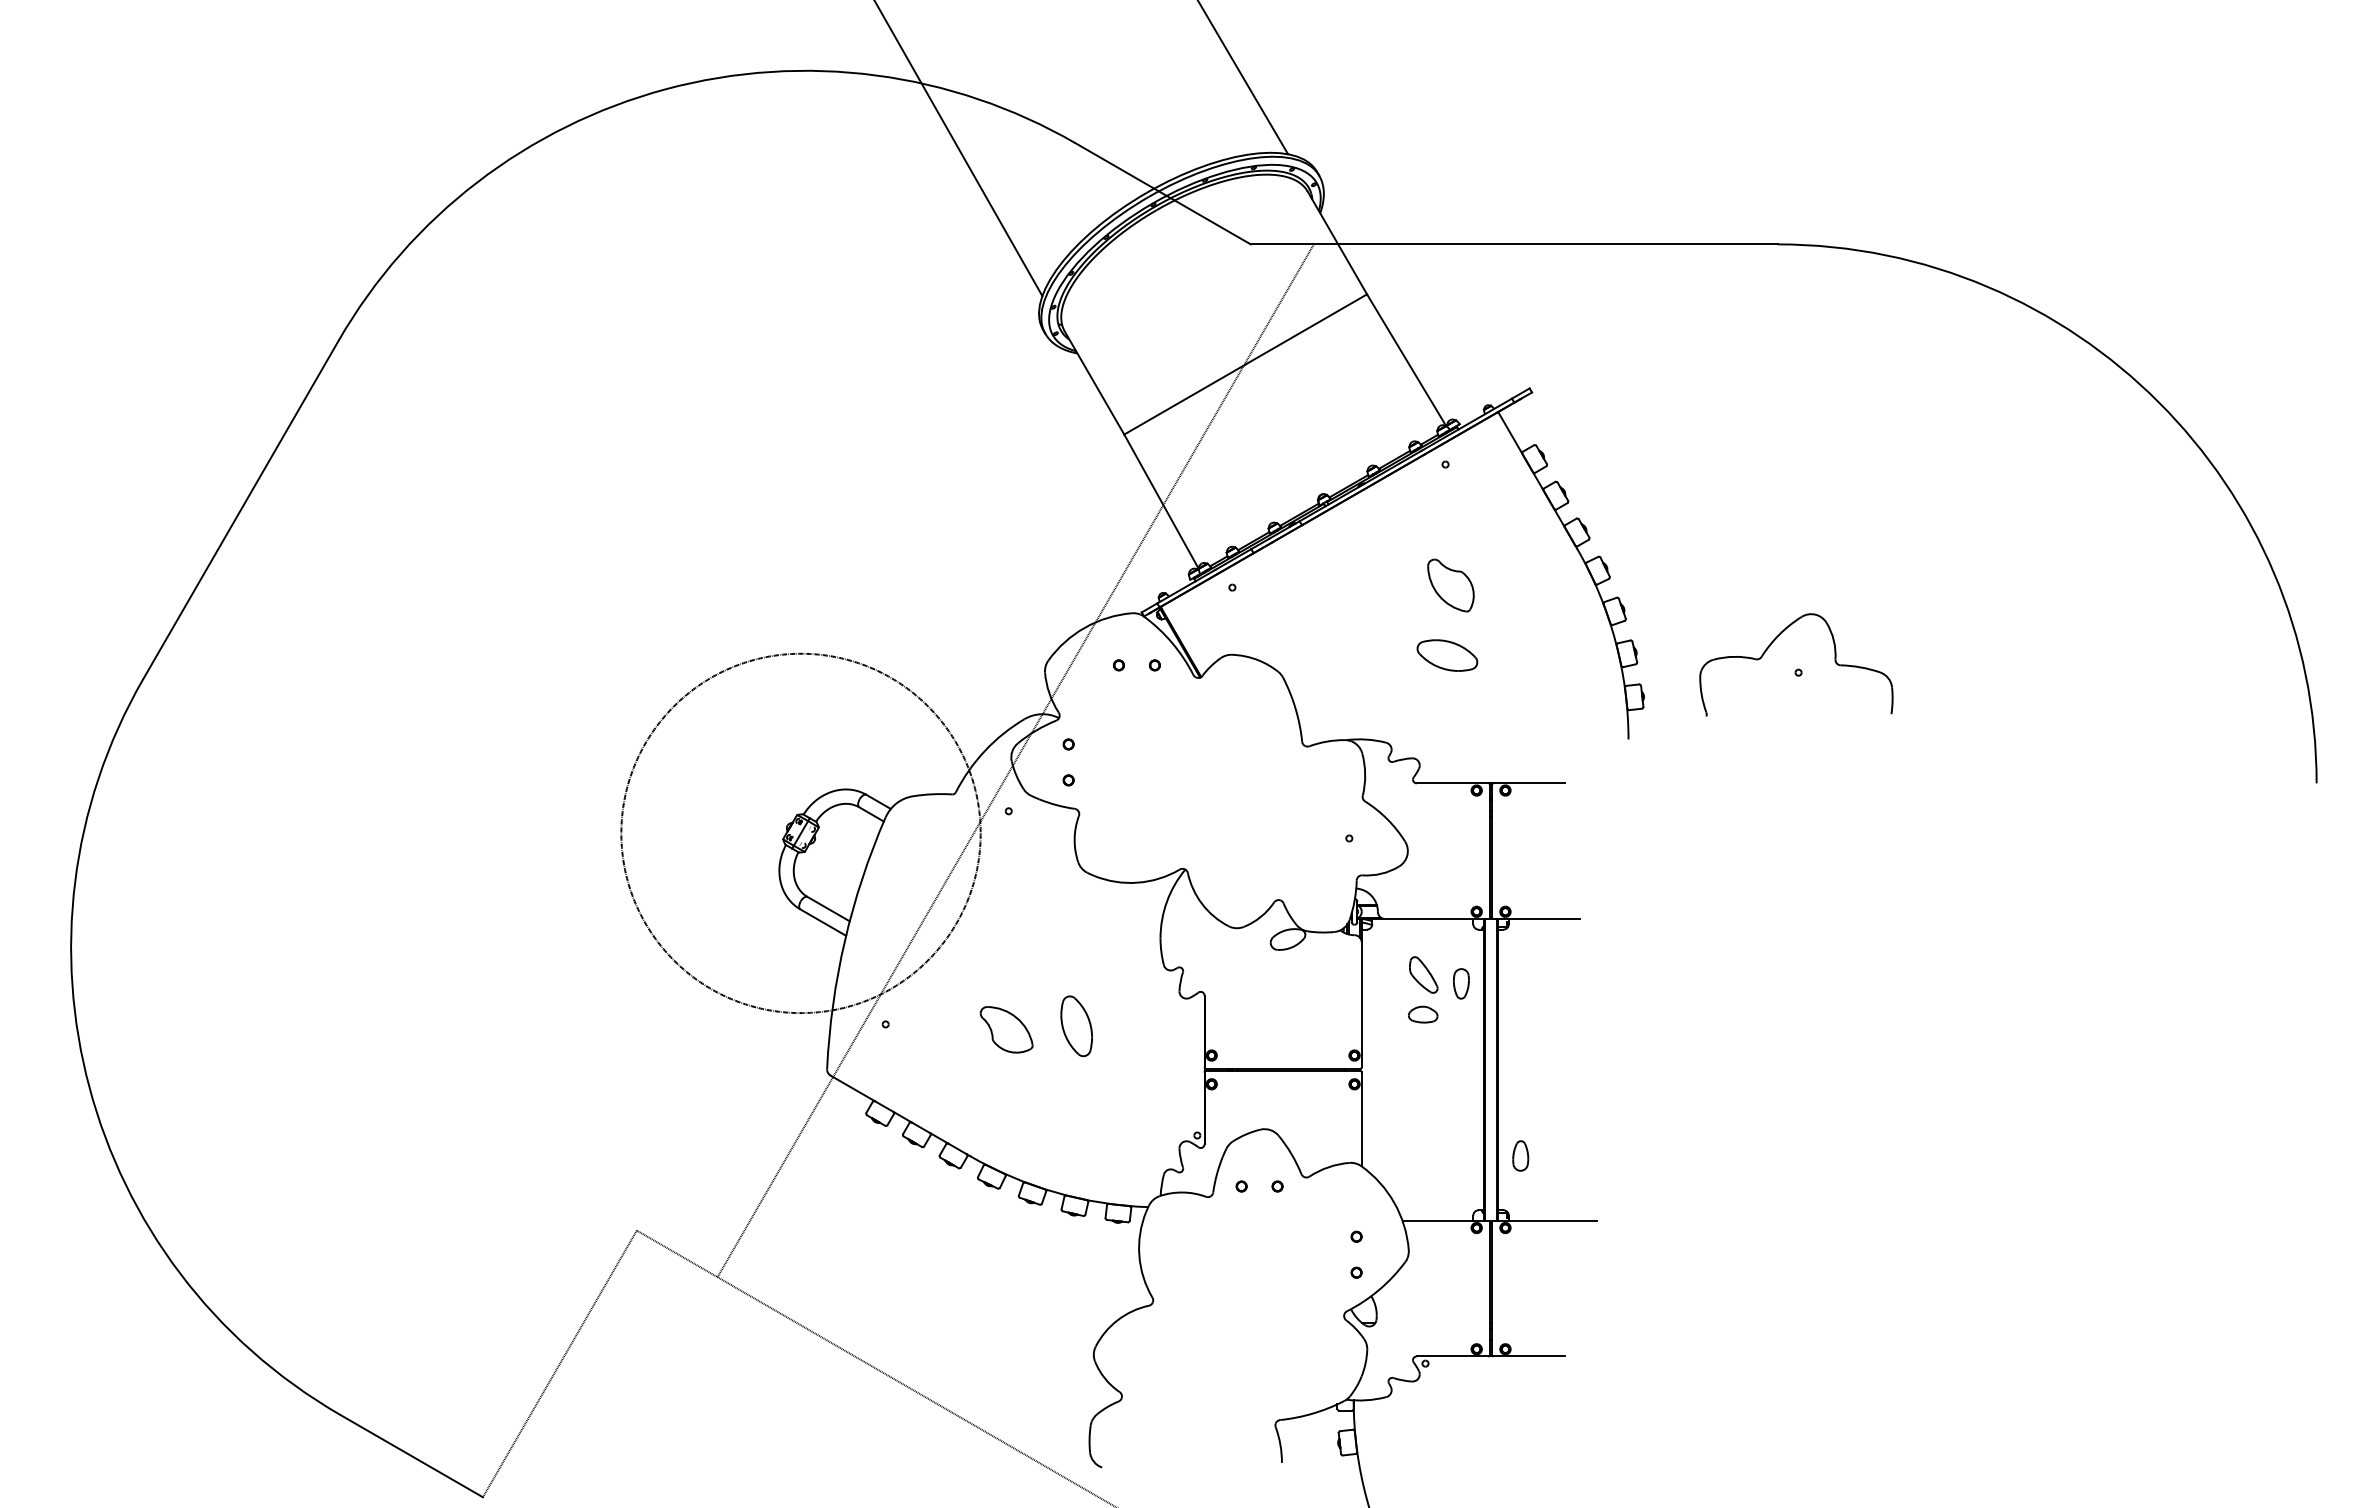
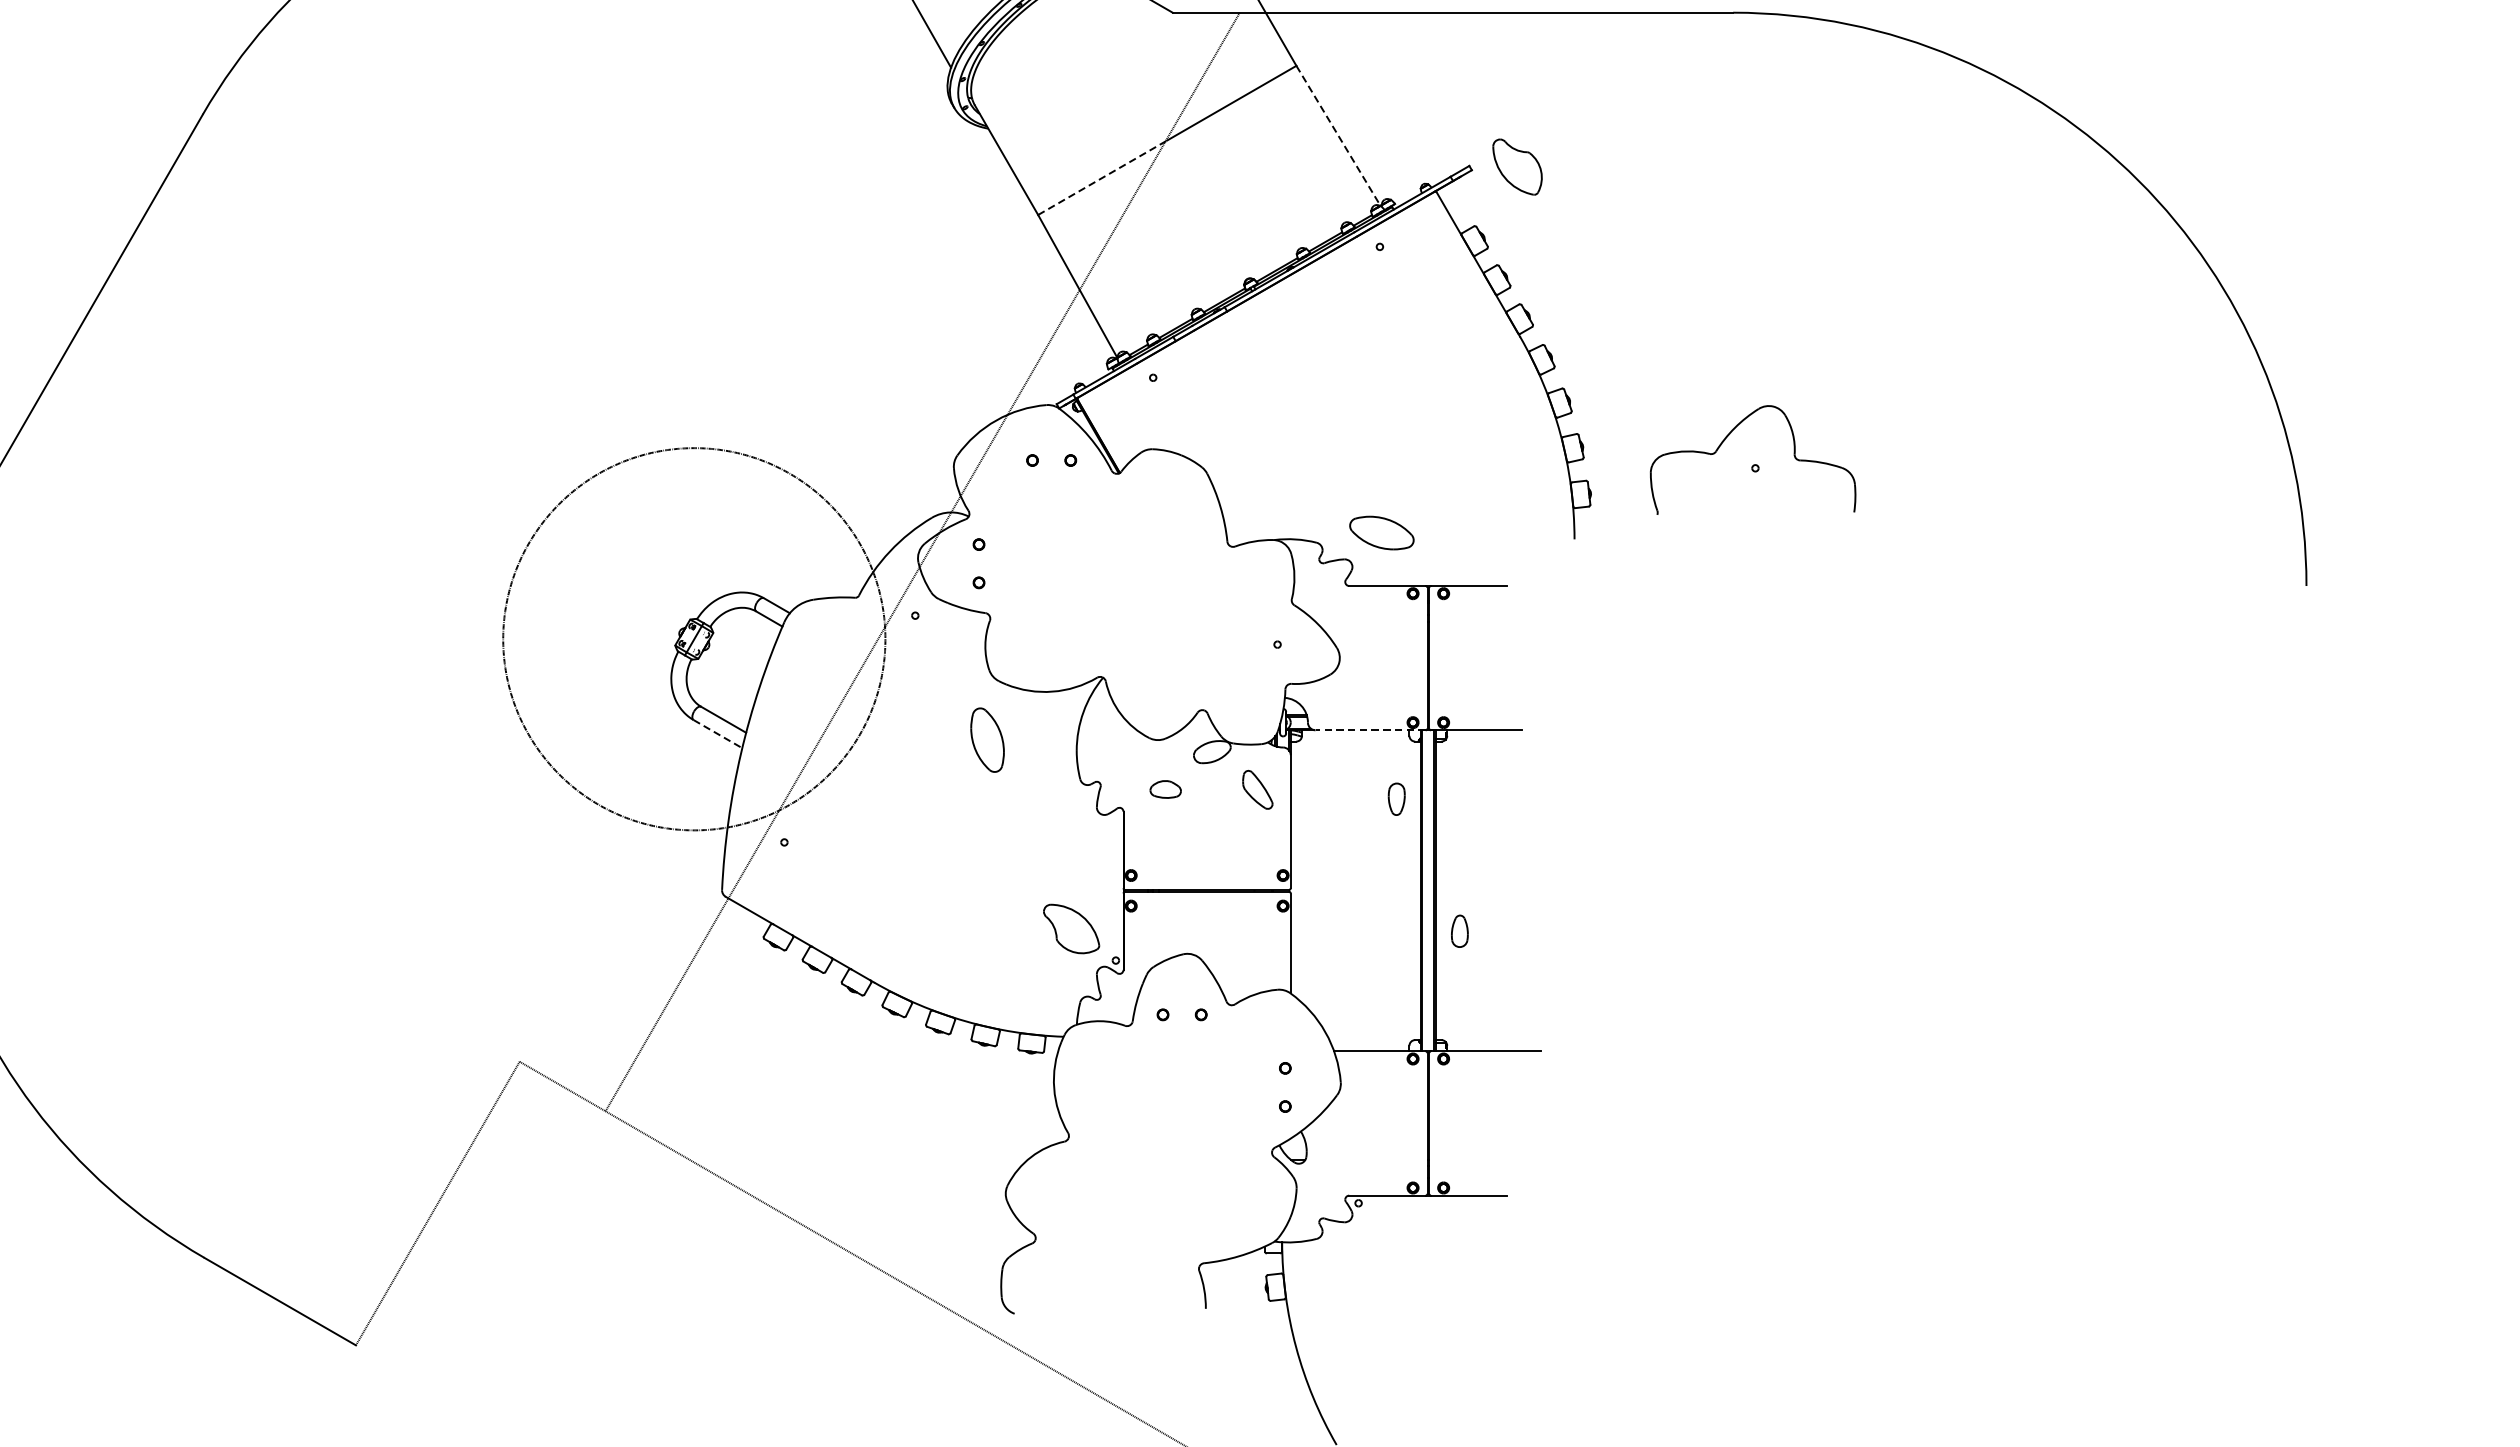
line: (1406, 360) -> (1338, 136), solid -> dashed
line: (1185, 399) -> (1103, 177), solid -> dashed
part: (1450, 585) -> (1517, 167), moved
part: (1447, 655) -> (1381, 532), moved
line: (1436, 919) -> (1370, 730), solid -> dashed
line: (823, 922) -> (718, 734), solid -> dashed
part: (1423, 974) -> (1257, 789), moved
part: (1423, 1014) -> (1166, 789), moved
part: (1076, 1026) -> (987, 740), moved
part: (1006, 1029) -> (1071, 928), moved
part: (1520, 1155) -> (1459, 930), moved

